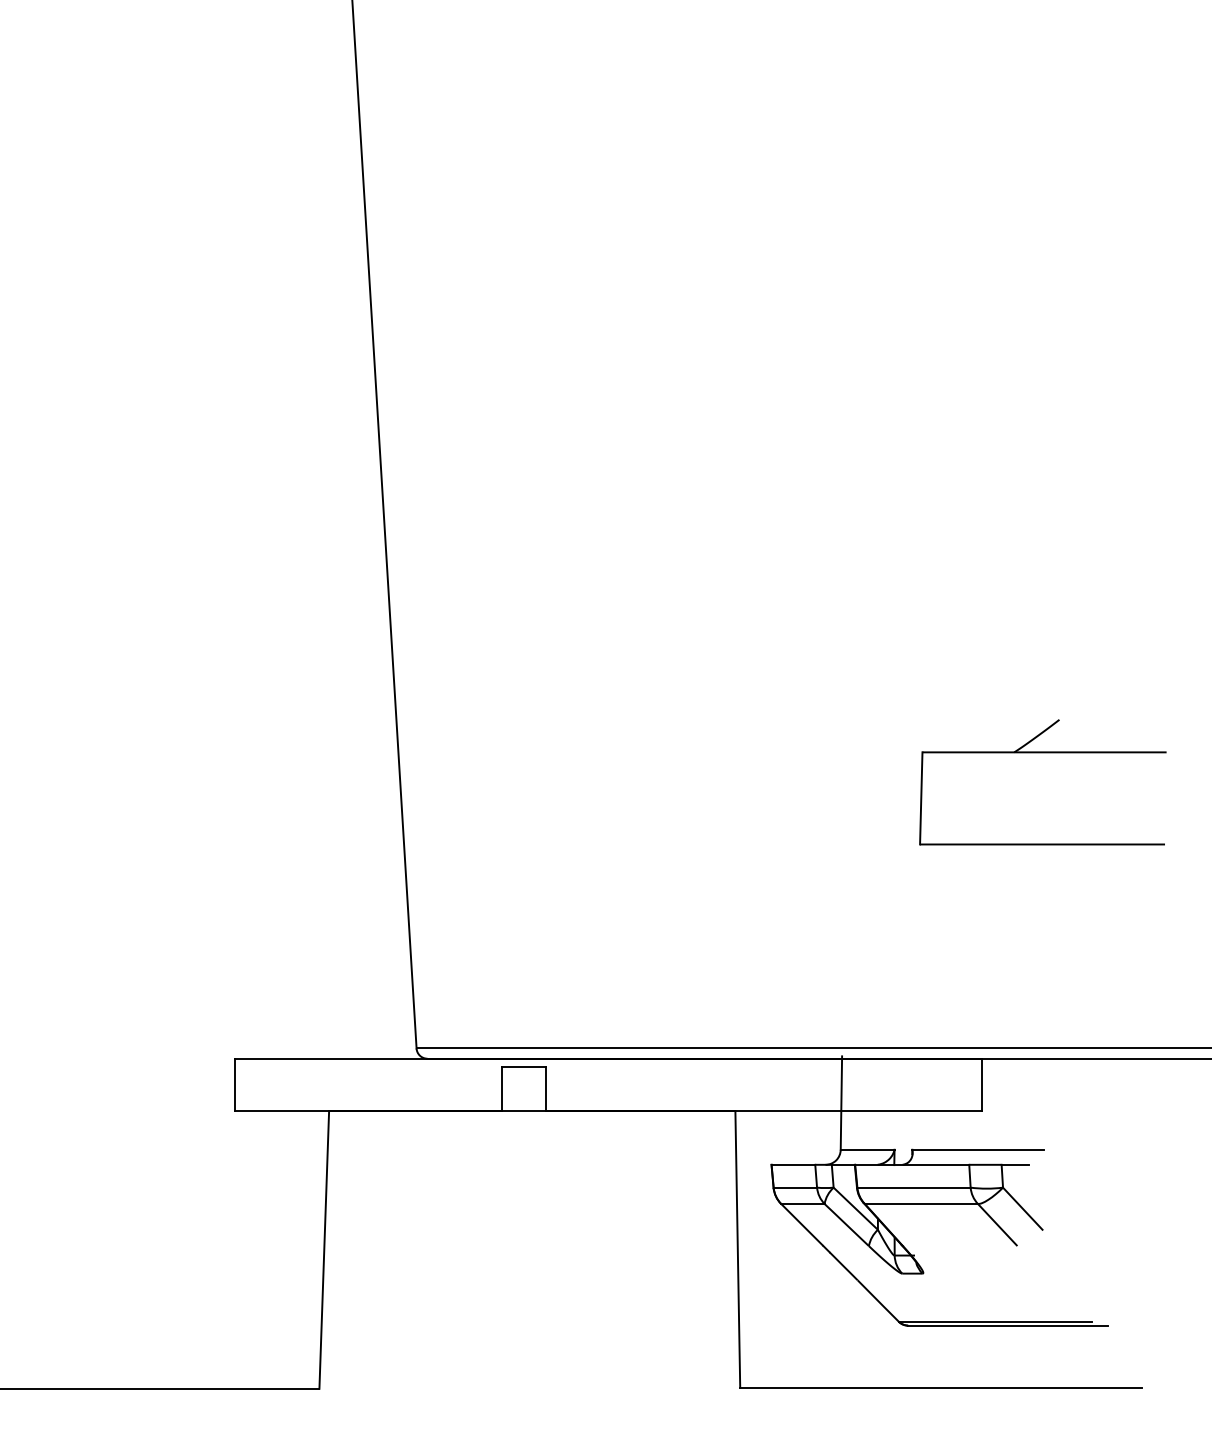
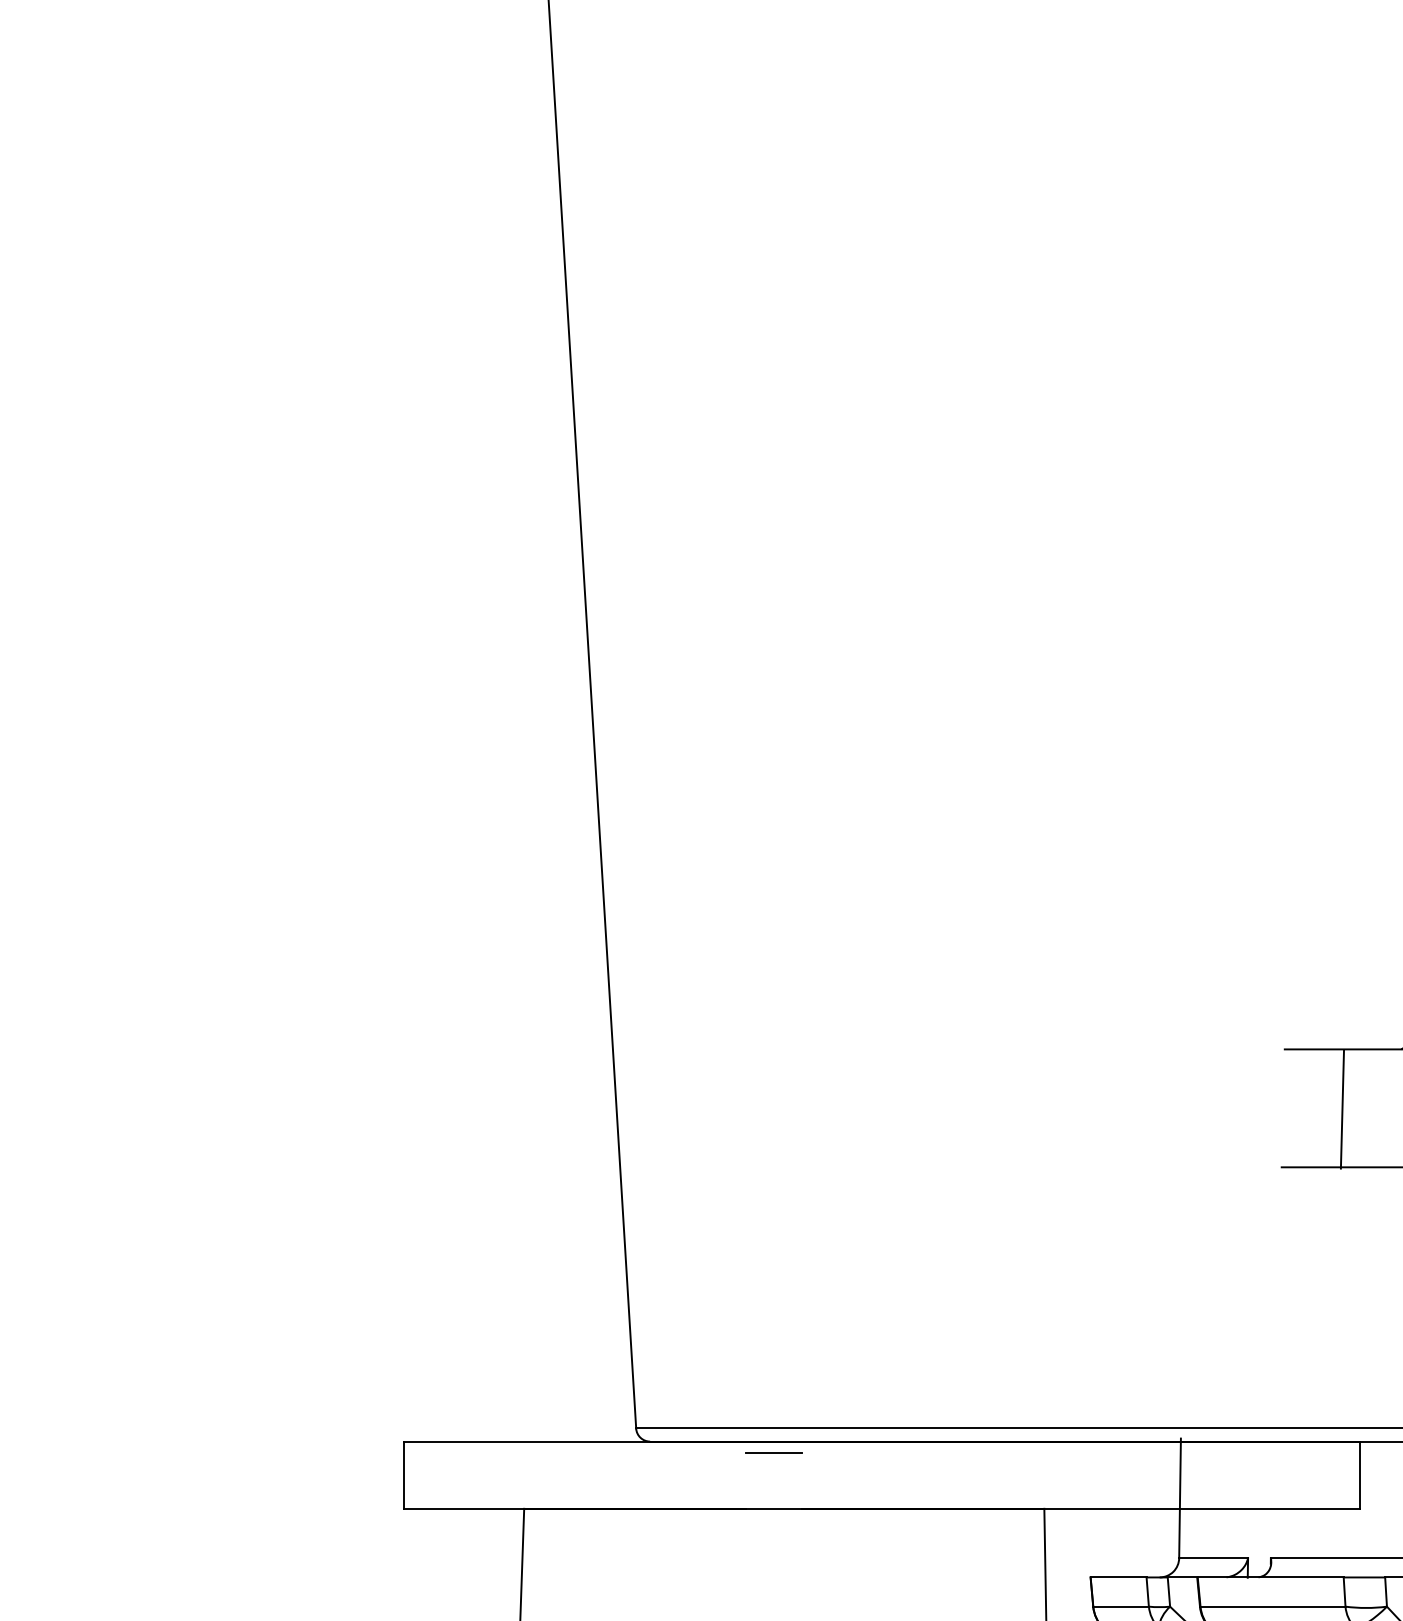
line: (921, 798) -> (1342, 1109), moved
line: (502, 1089) -> (746, 1481), removed
line: (546, 1089) -> (802, 1481), removed

